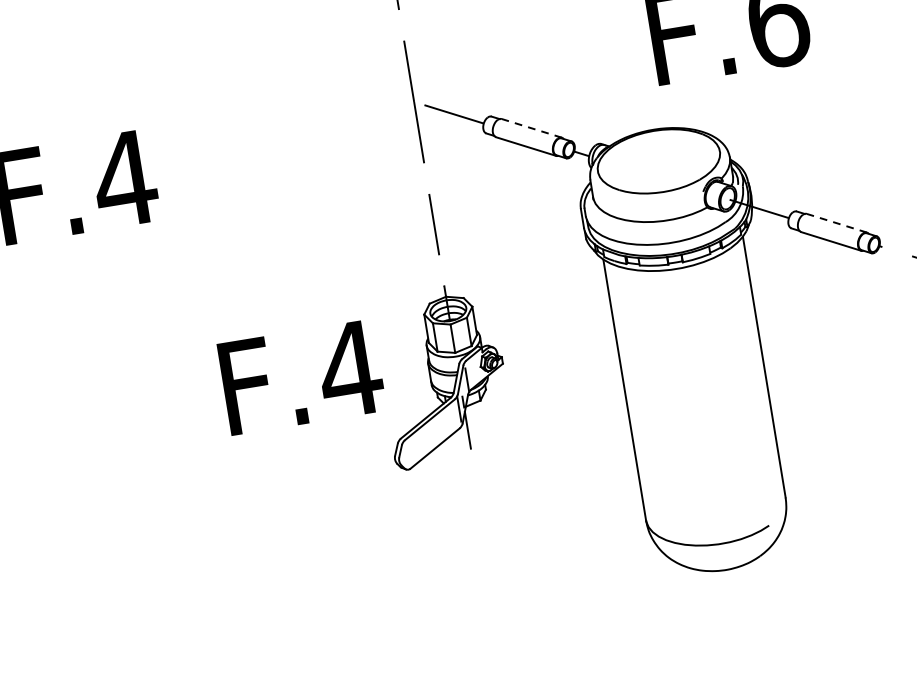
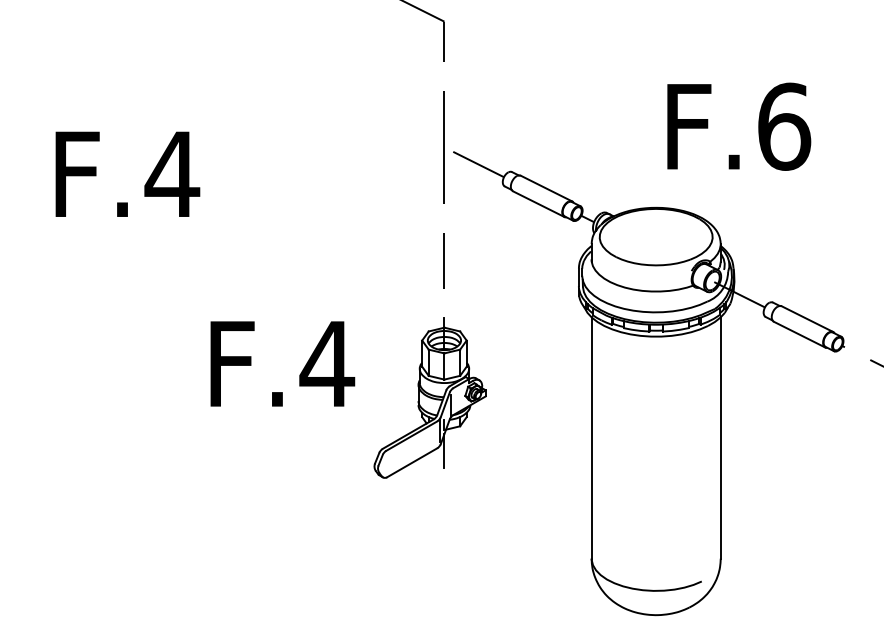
line: (531, 128) -> (546, 188), dashed -> solid
line: (837, 223) -> (807, 319), dashed -> solid
text: (301, 376) -> (282, 363), moved

